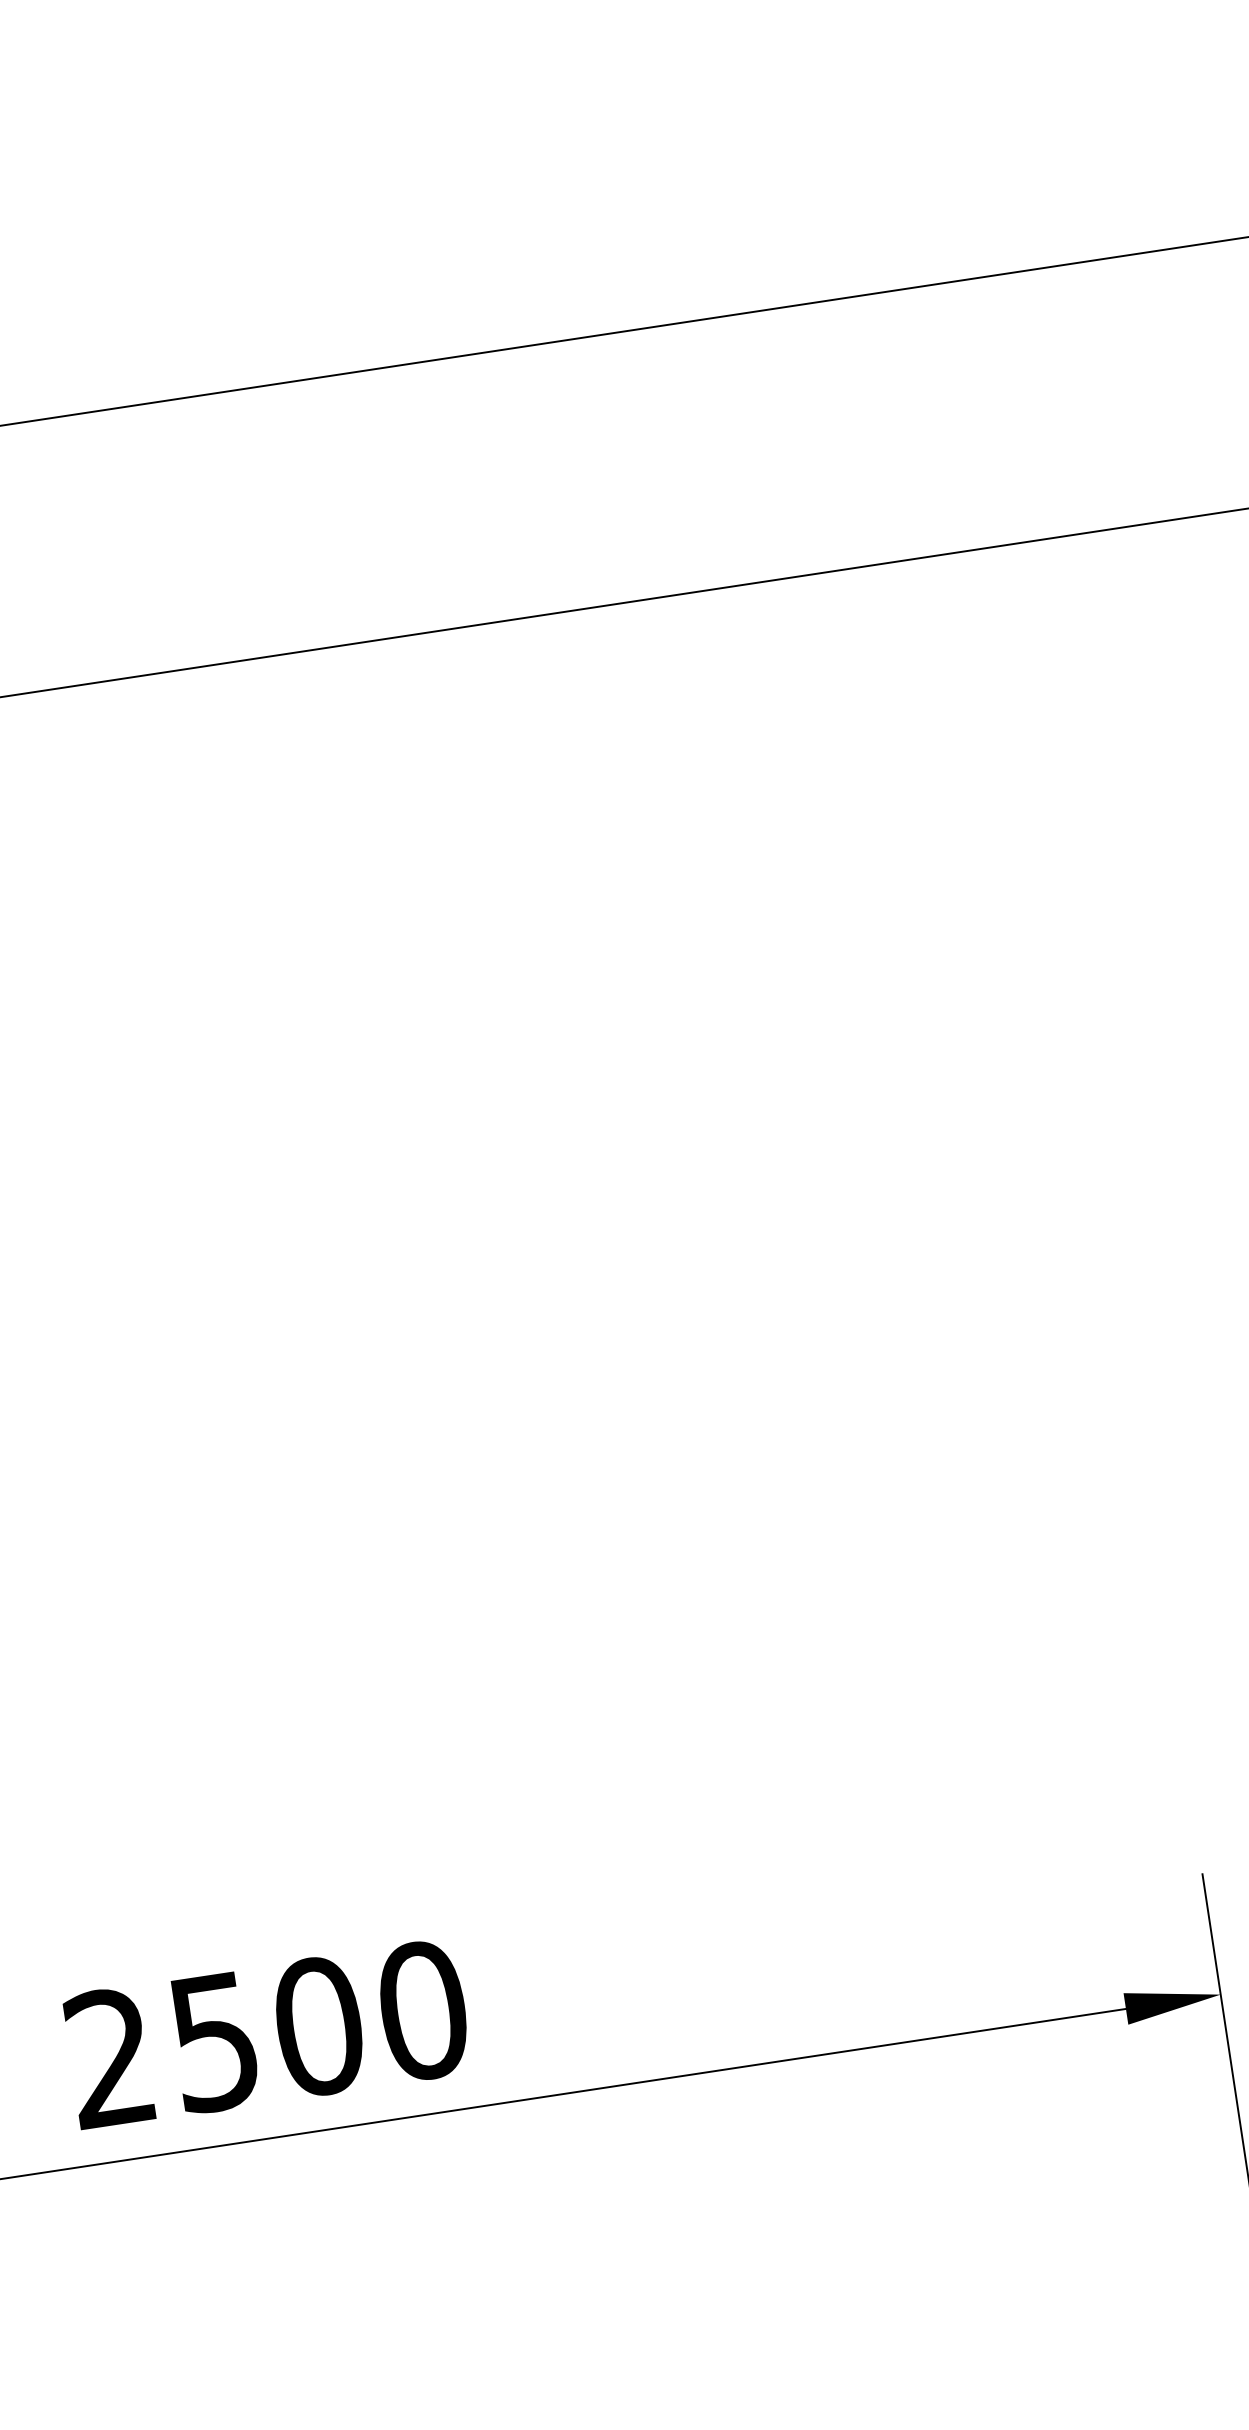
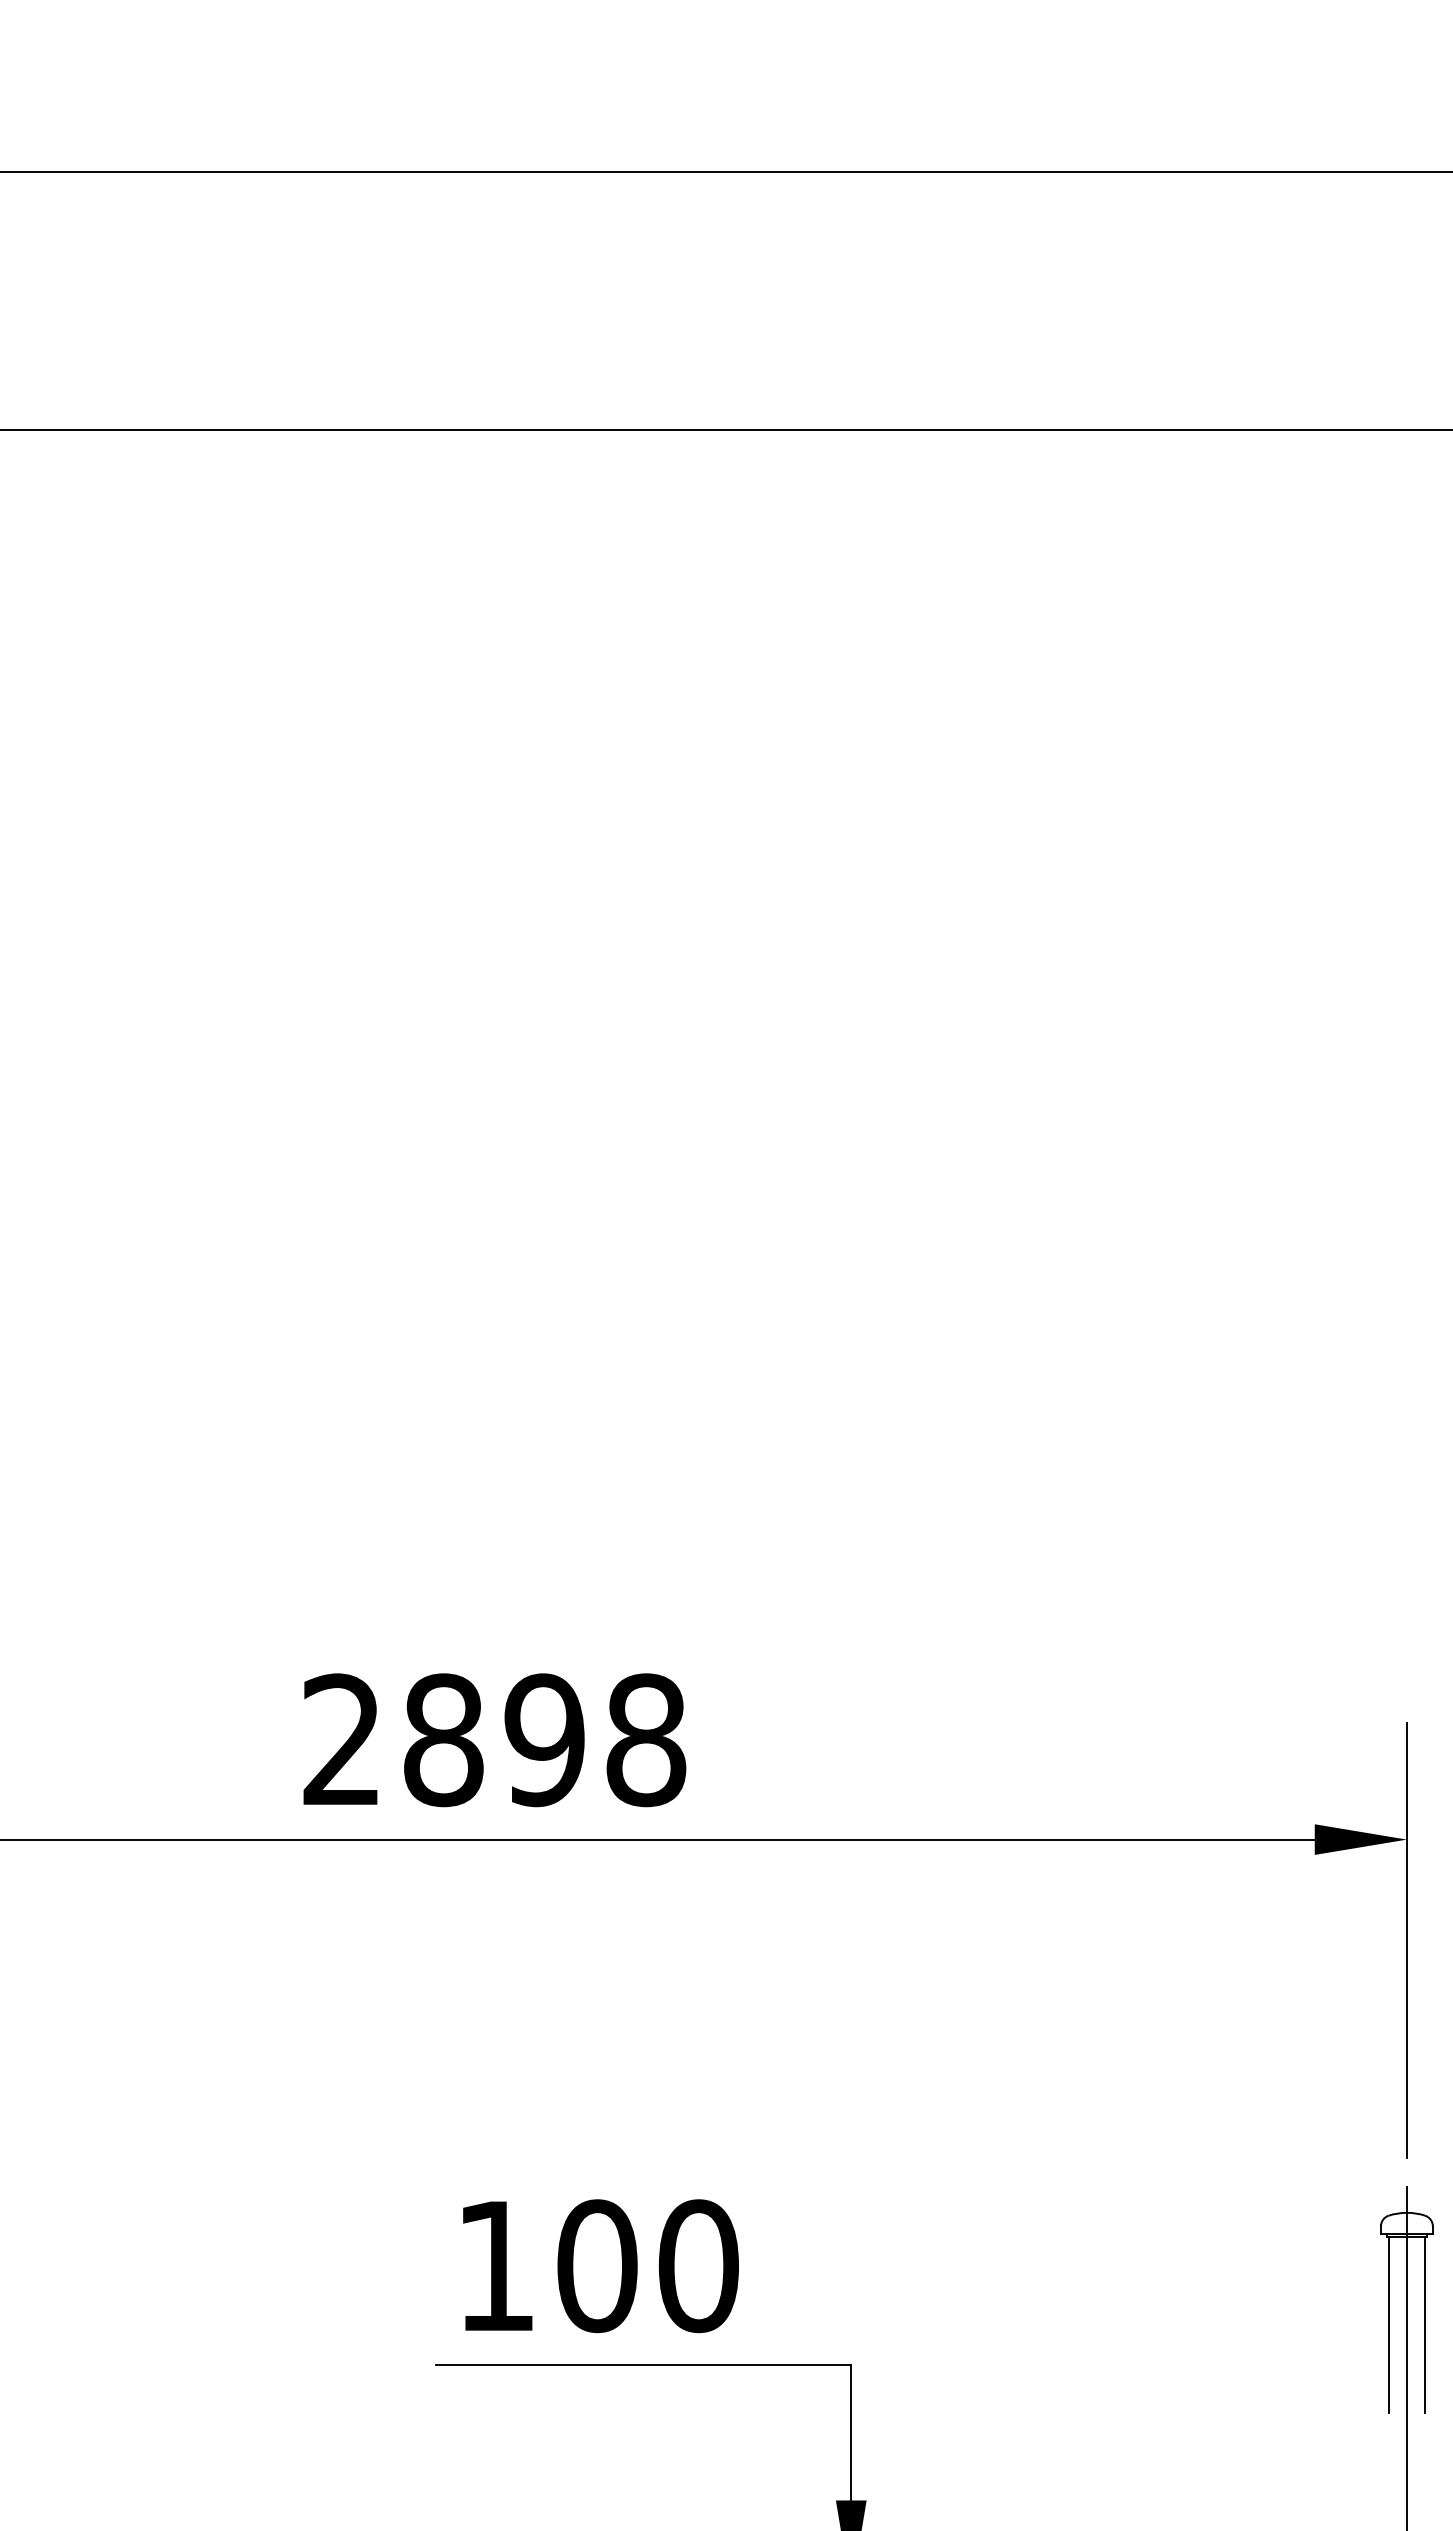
text: (319, 2026) -> (545, 1740), 2500 -> 2898

